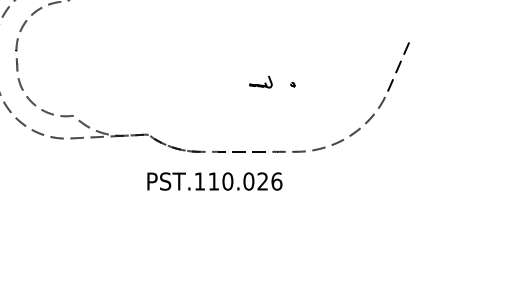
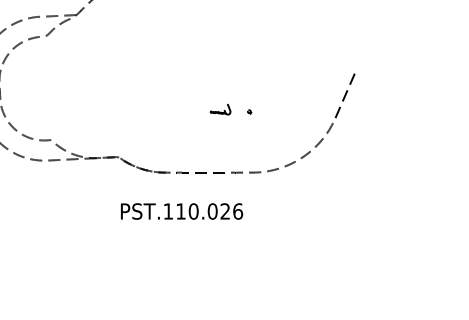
text: (215, 181) -> (182, 211), moved

